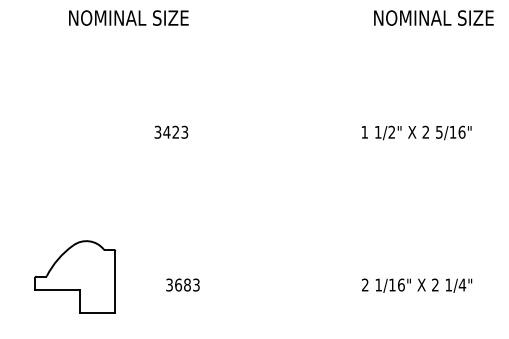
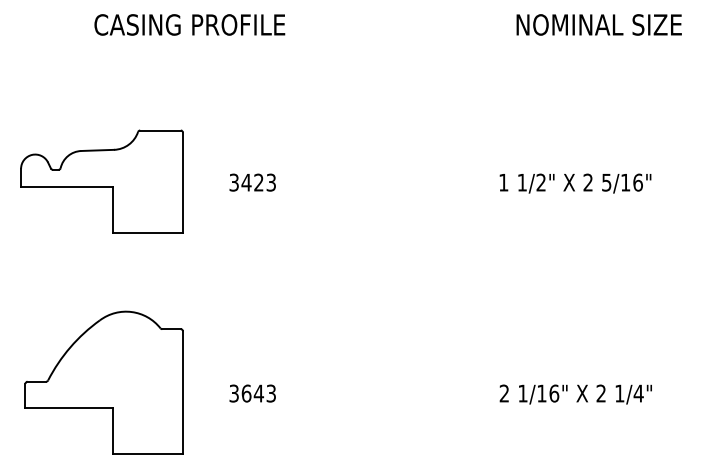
text: (137, 17) -> (189, 24), NOMINAL SIZE -> CASING PROFILE
part: (73, 131) -> (101, 181), added
text: (171, 132) -> (252, 182), moved
part: (74, 277) -> (103, 382), size x1.43
text: (187, 285) -> (258, 393), 3683 -> 3643

